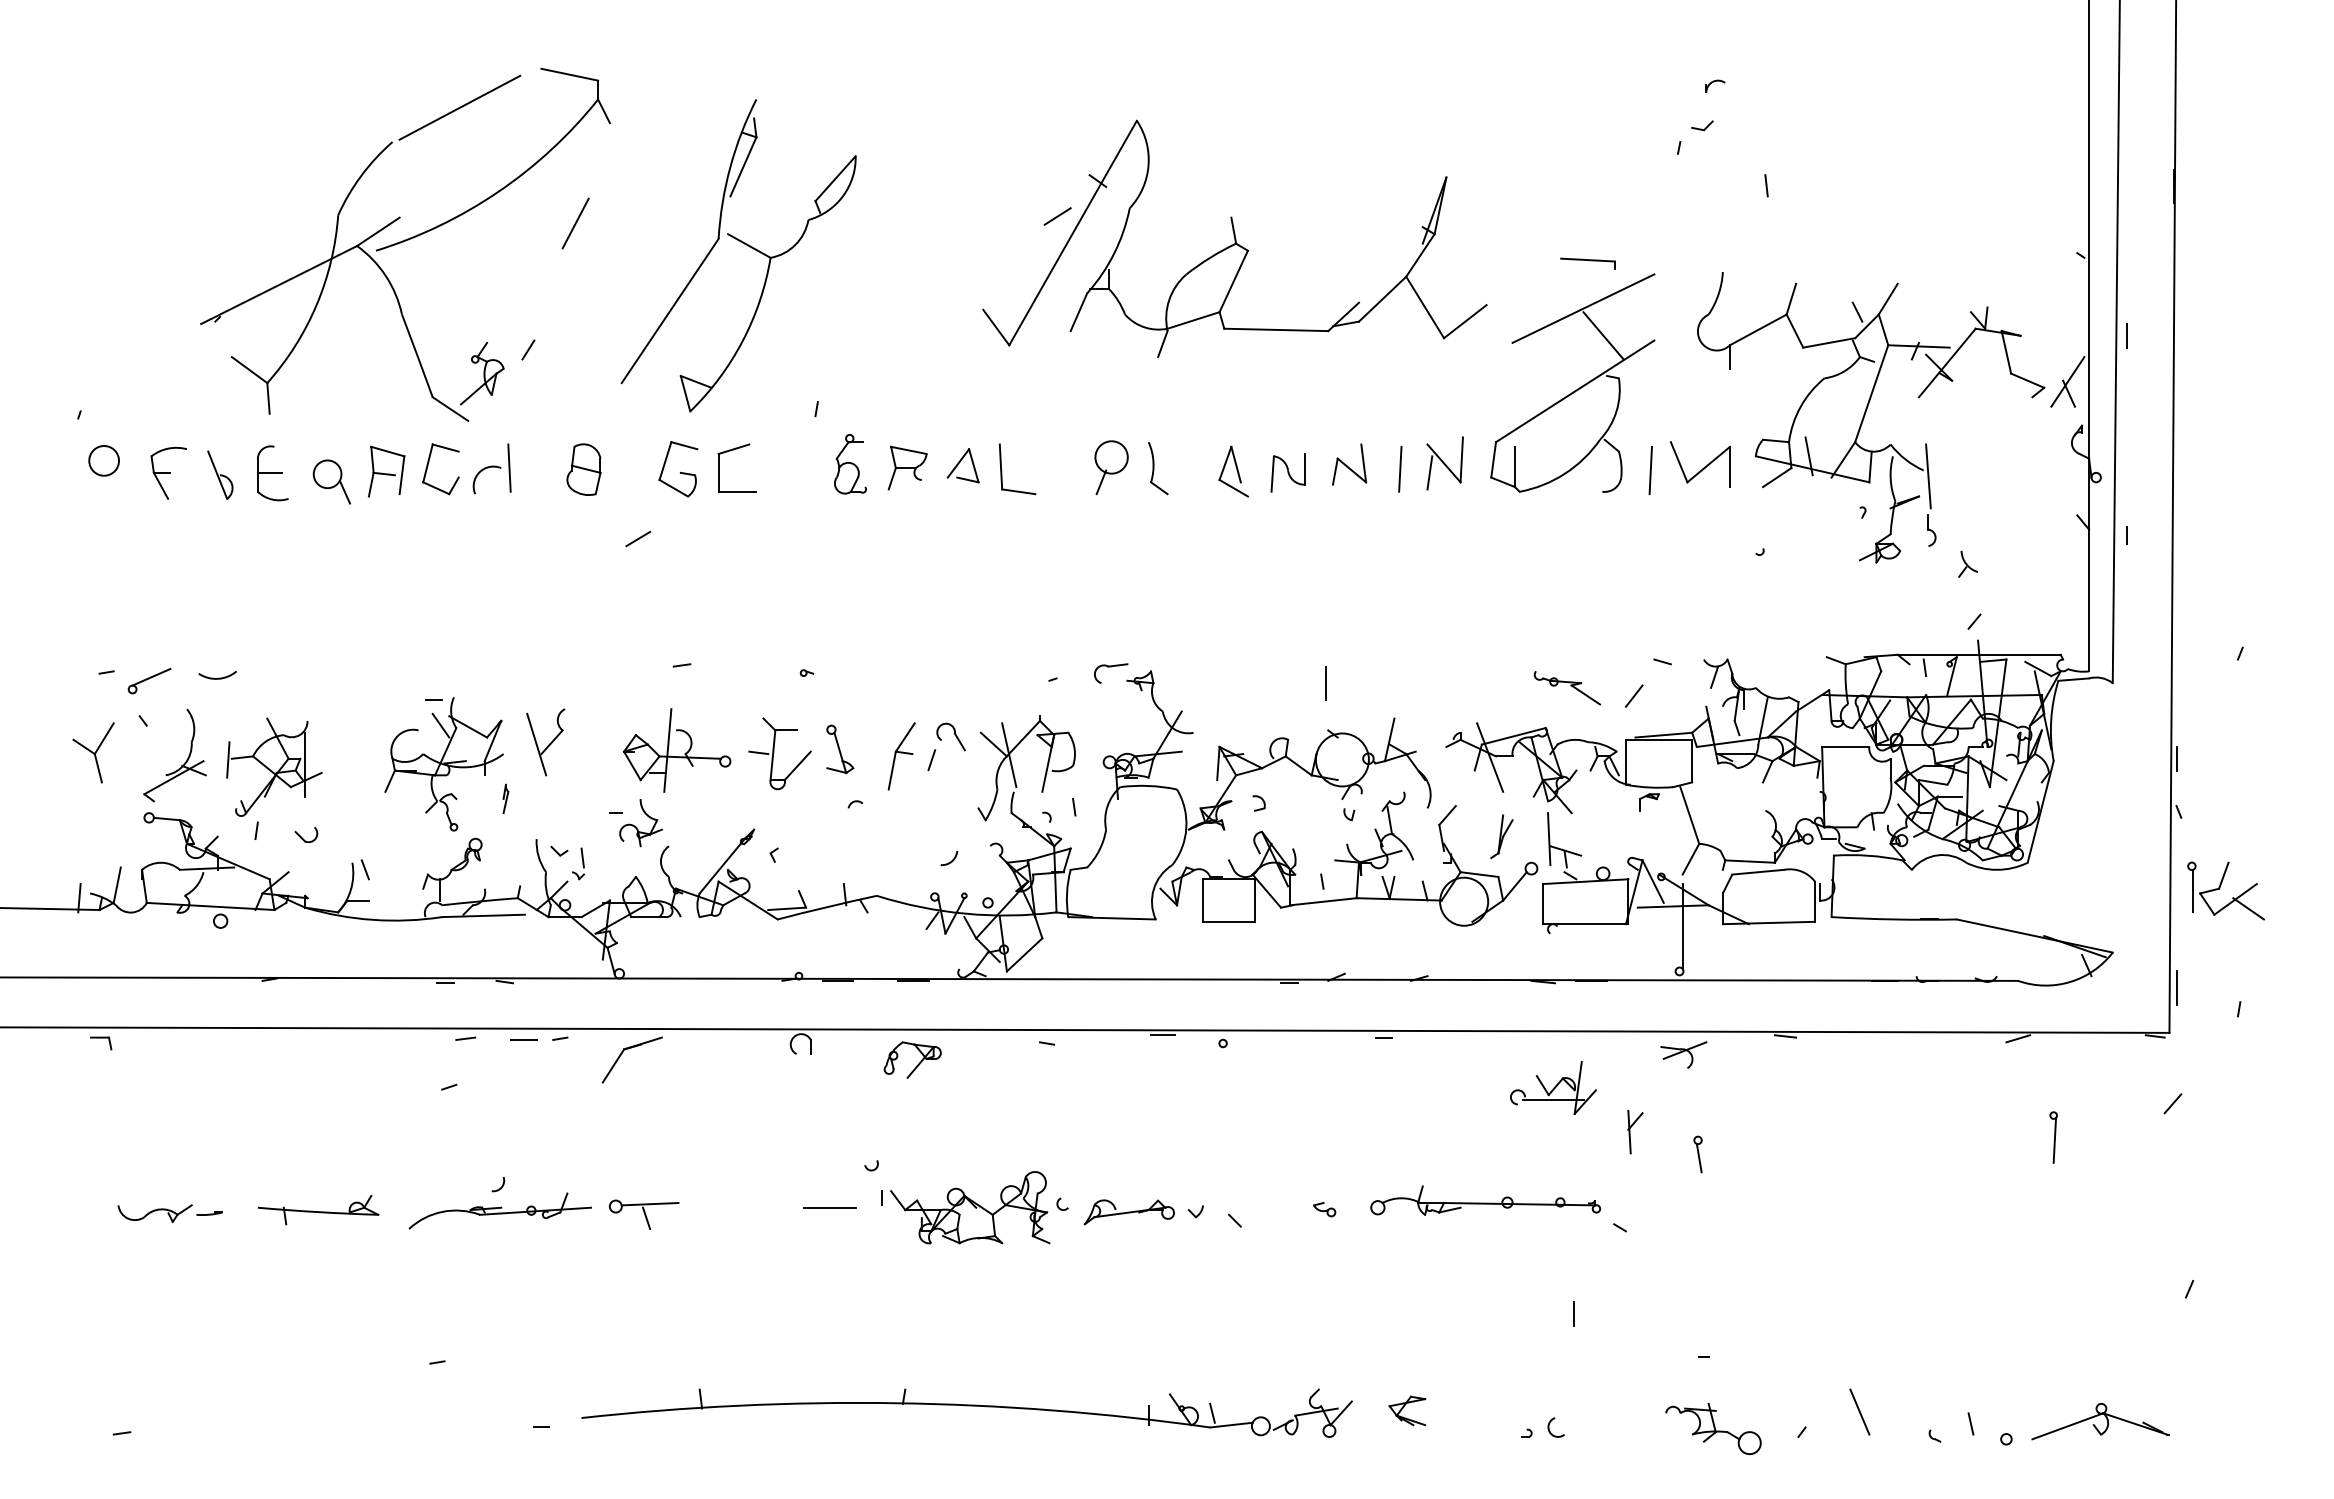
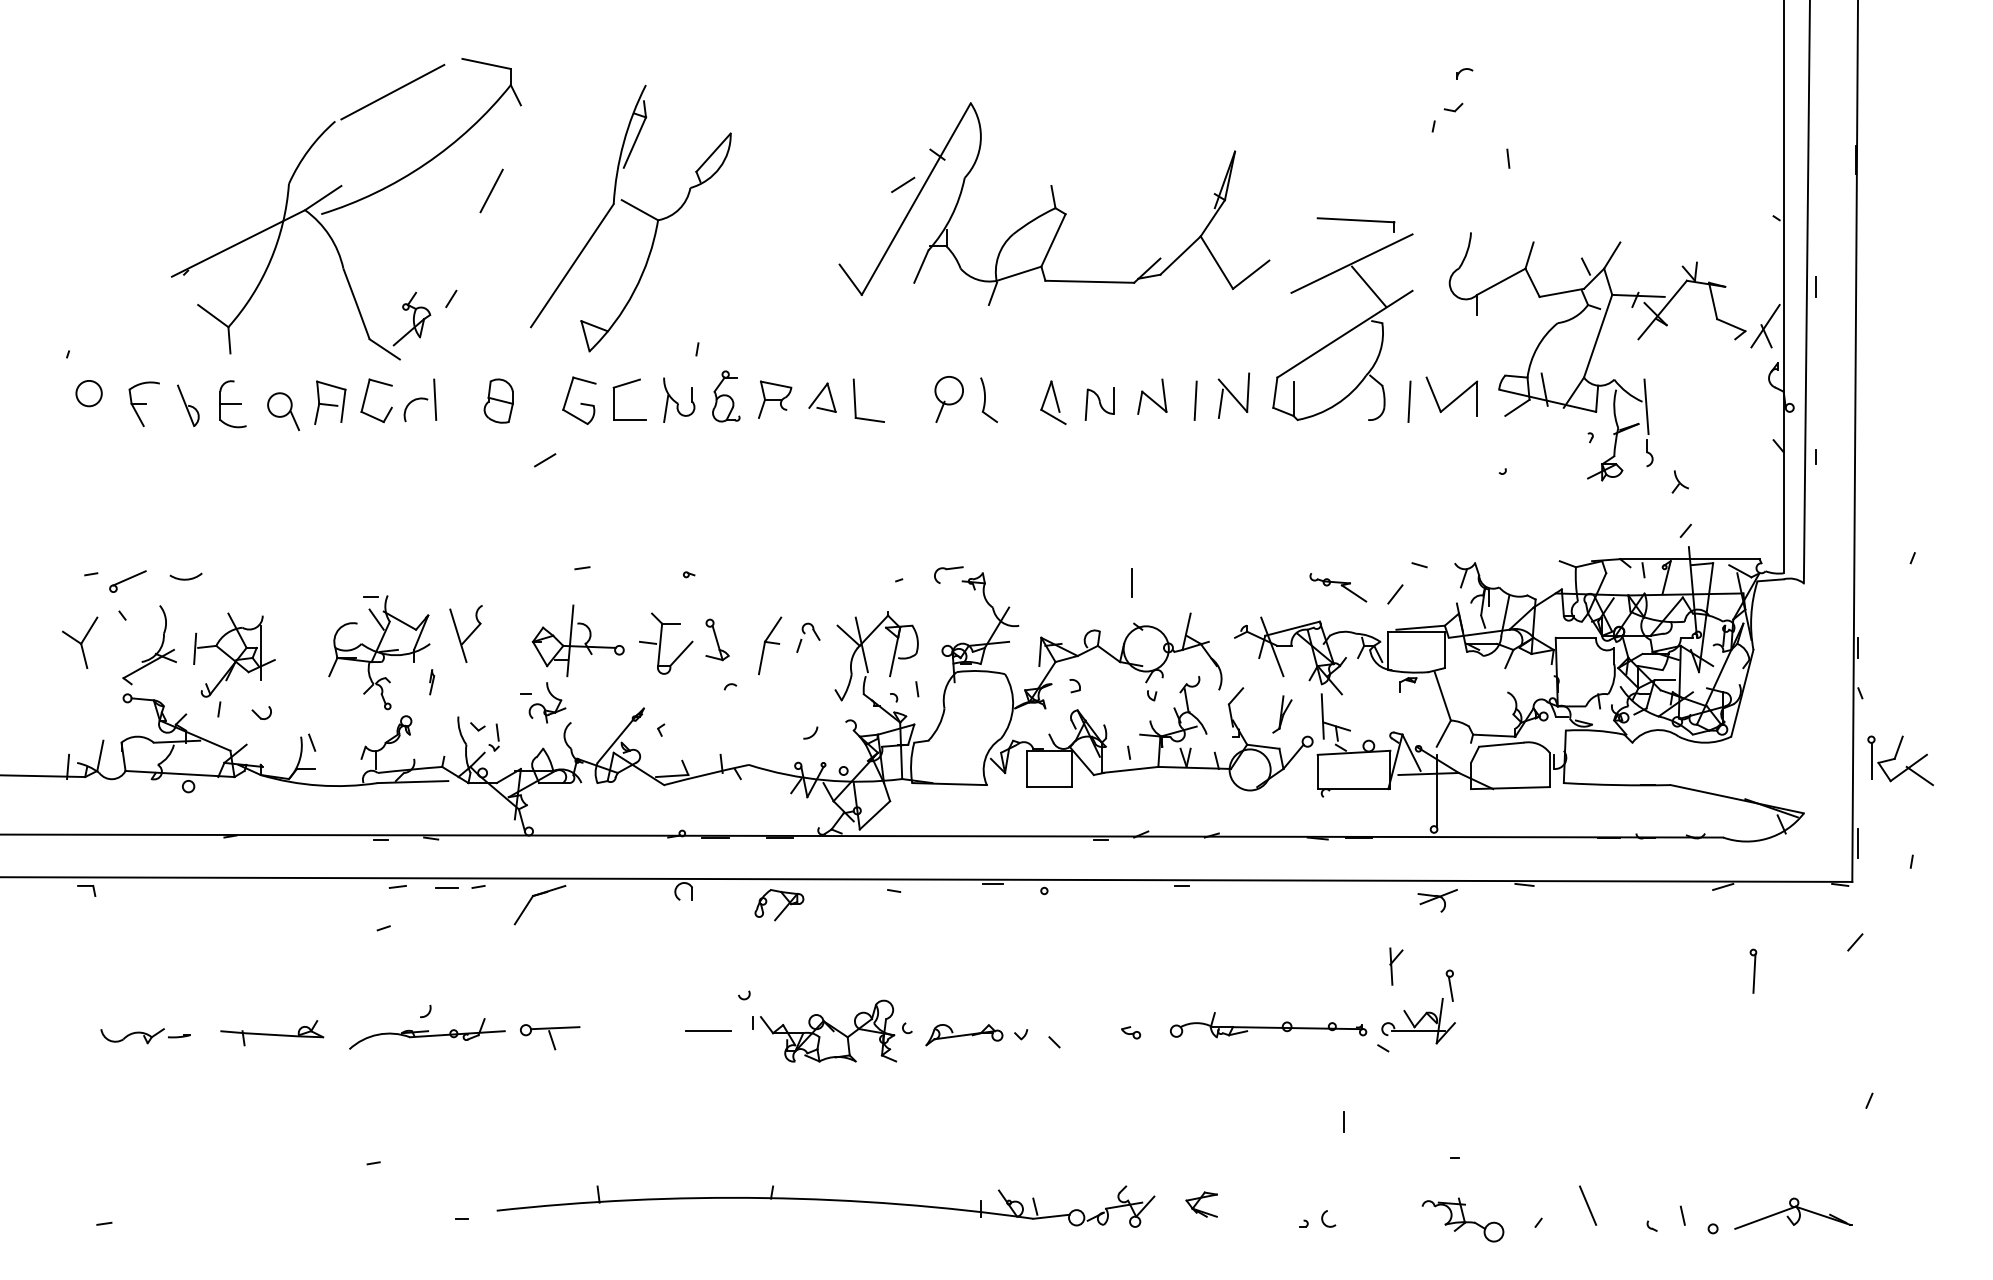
part: (1587, 263) -> (1355, 225), size x1.67
part: (795, 468) -> (679, 400), added
part: (946, 746) -> (808, 637), size x0.71
part: (1553, 1087) -> (1418, 1020), moved

